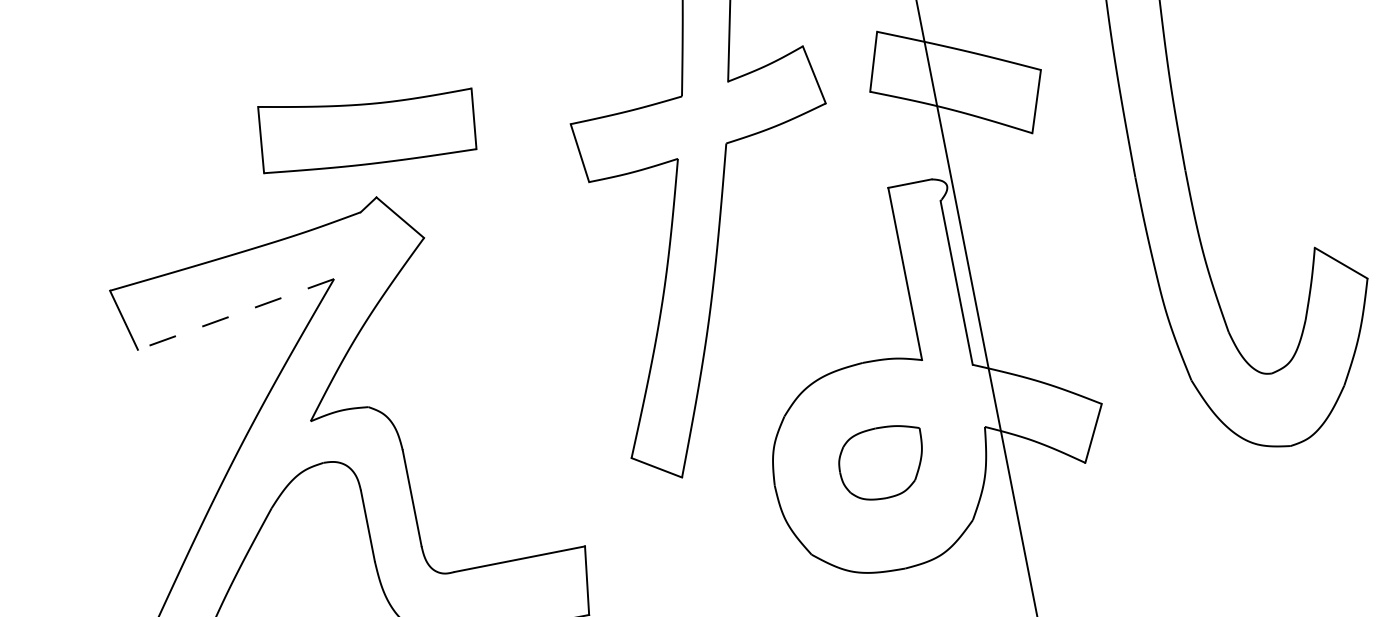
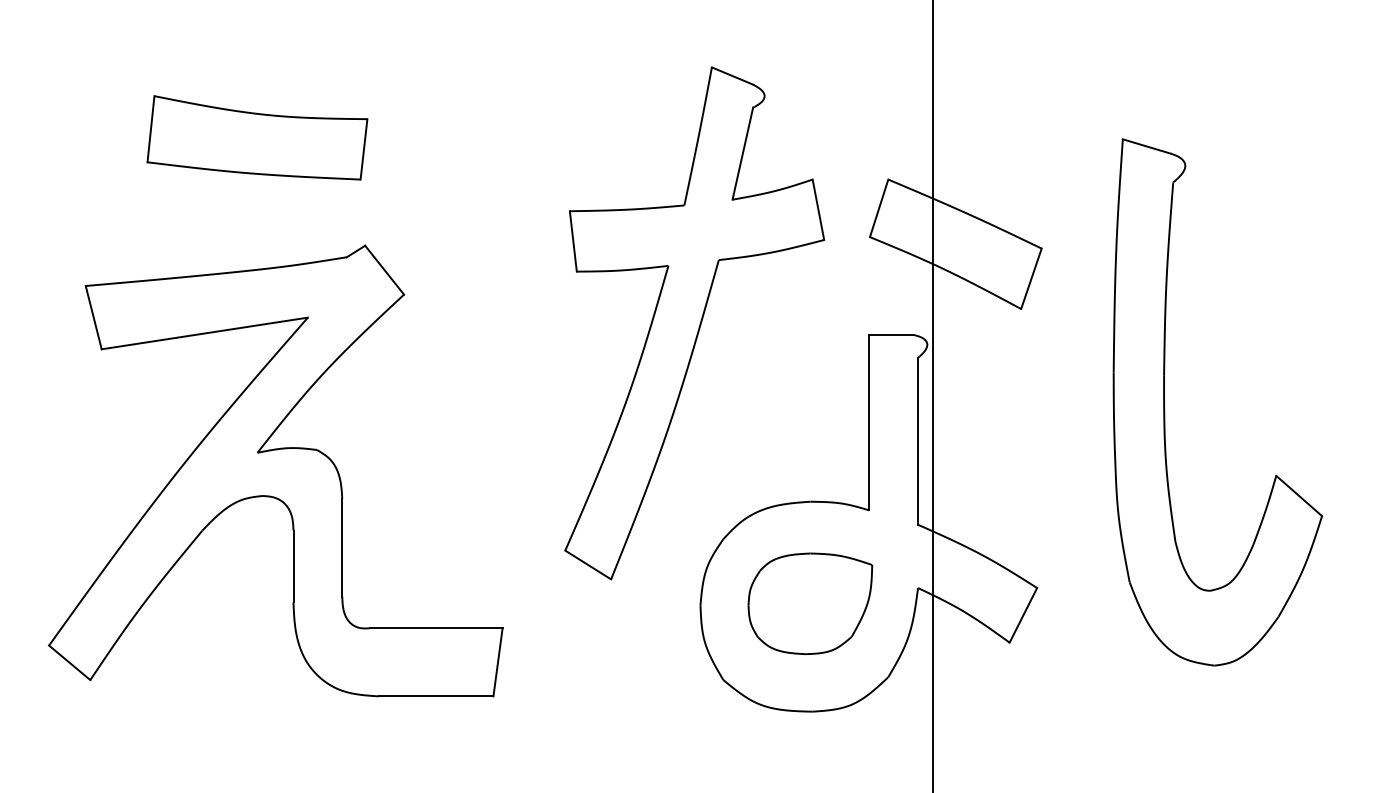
part: (367, 127) -> (257, 137), moved
line: (235, 314) -> (204, 333), dashed -> solid
part: (882, 462) -> (810, 603), size x1.43

